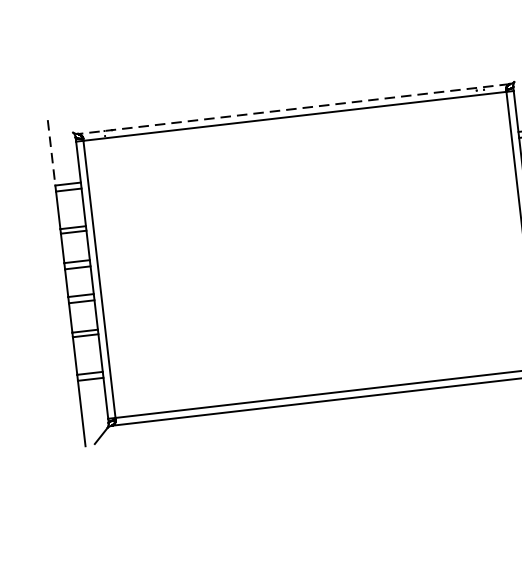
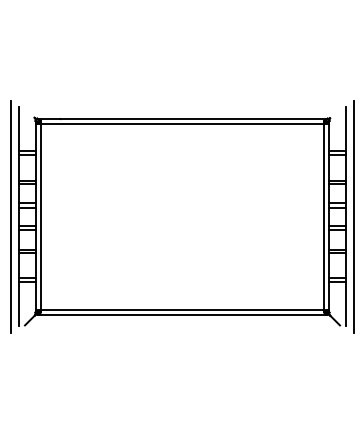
line: (294, 109) -> (182, 119), dashed -> solid
line: (51, 152) -> (18, 129), dashed -> solid
line: (55, 283) -> (11, 216), added

